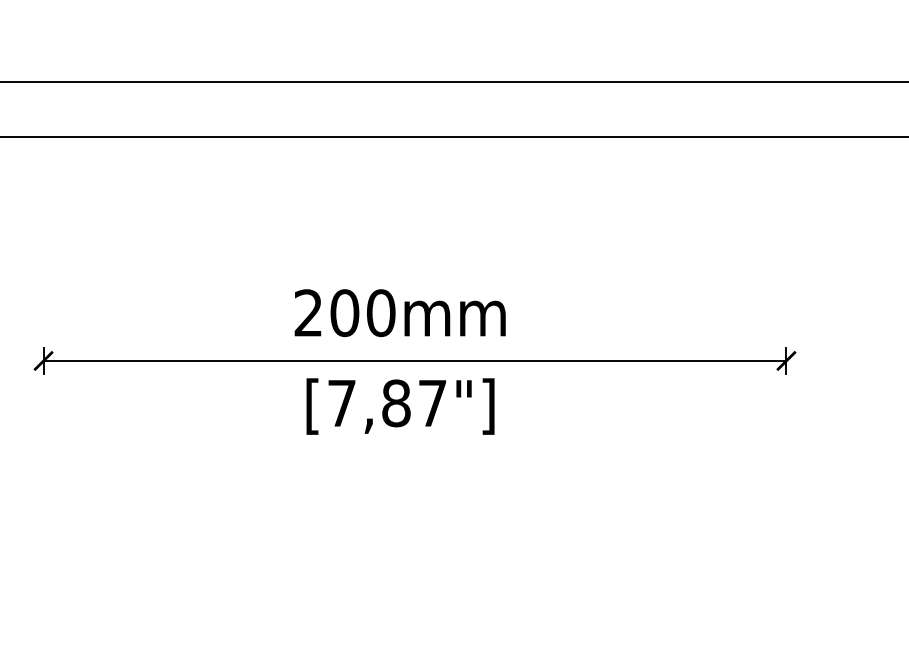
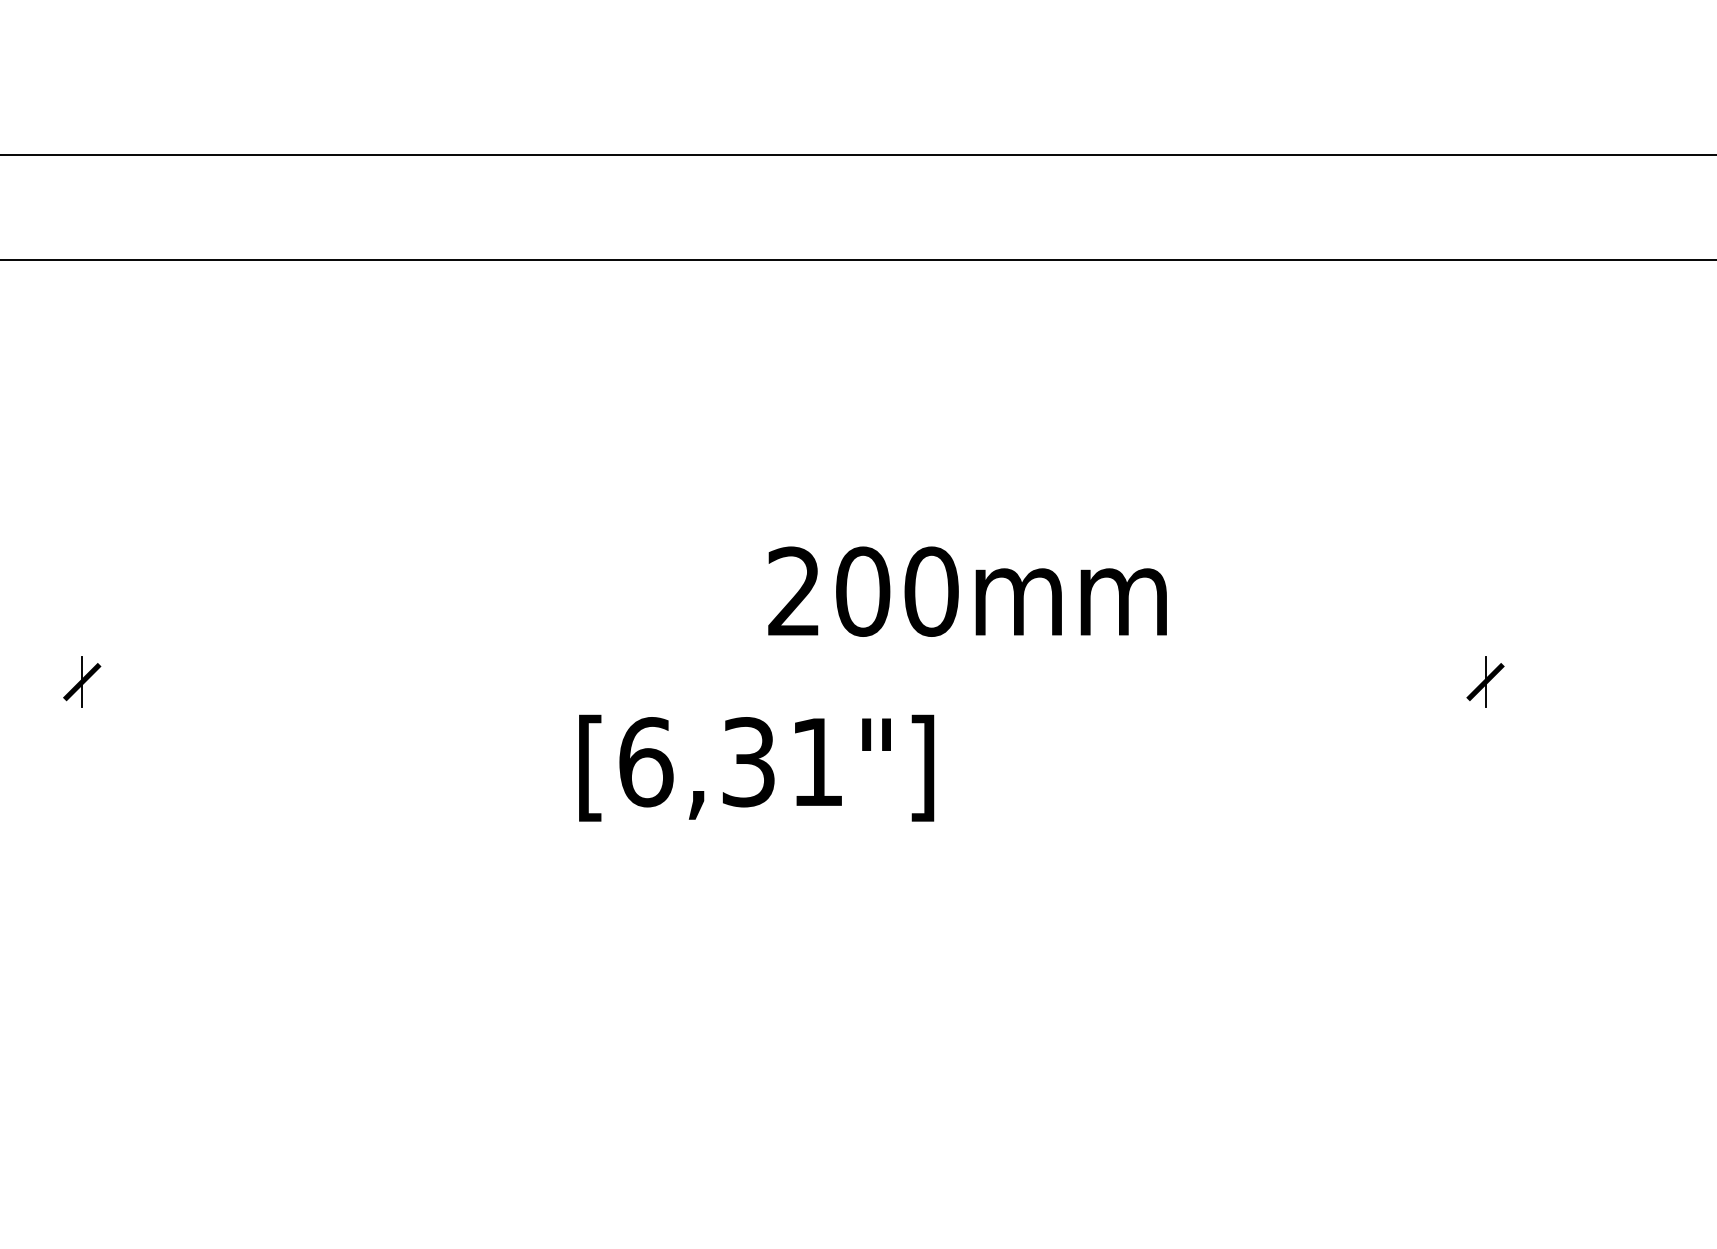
text: (399, 313) -> (966, 592), moved
line: (414, 360) -> (782, 681), removed
text: (387, 403) -> (731, 762), [7,87"] -> [6,31"]

